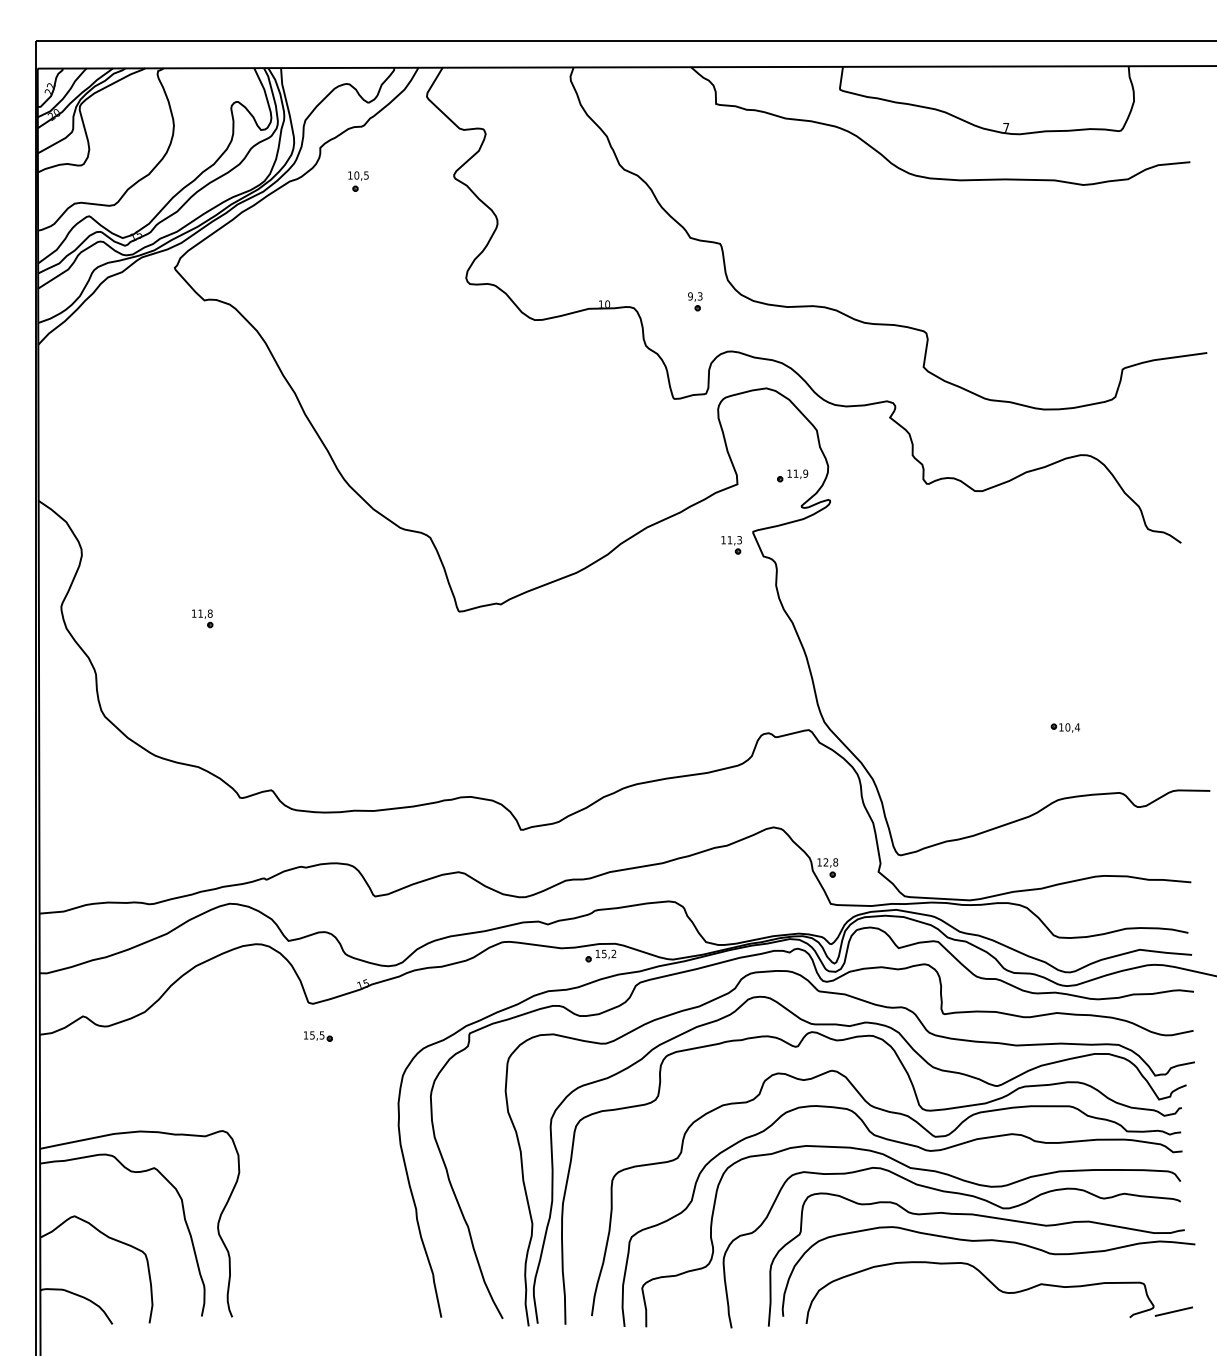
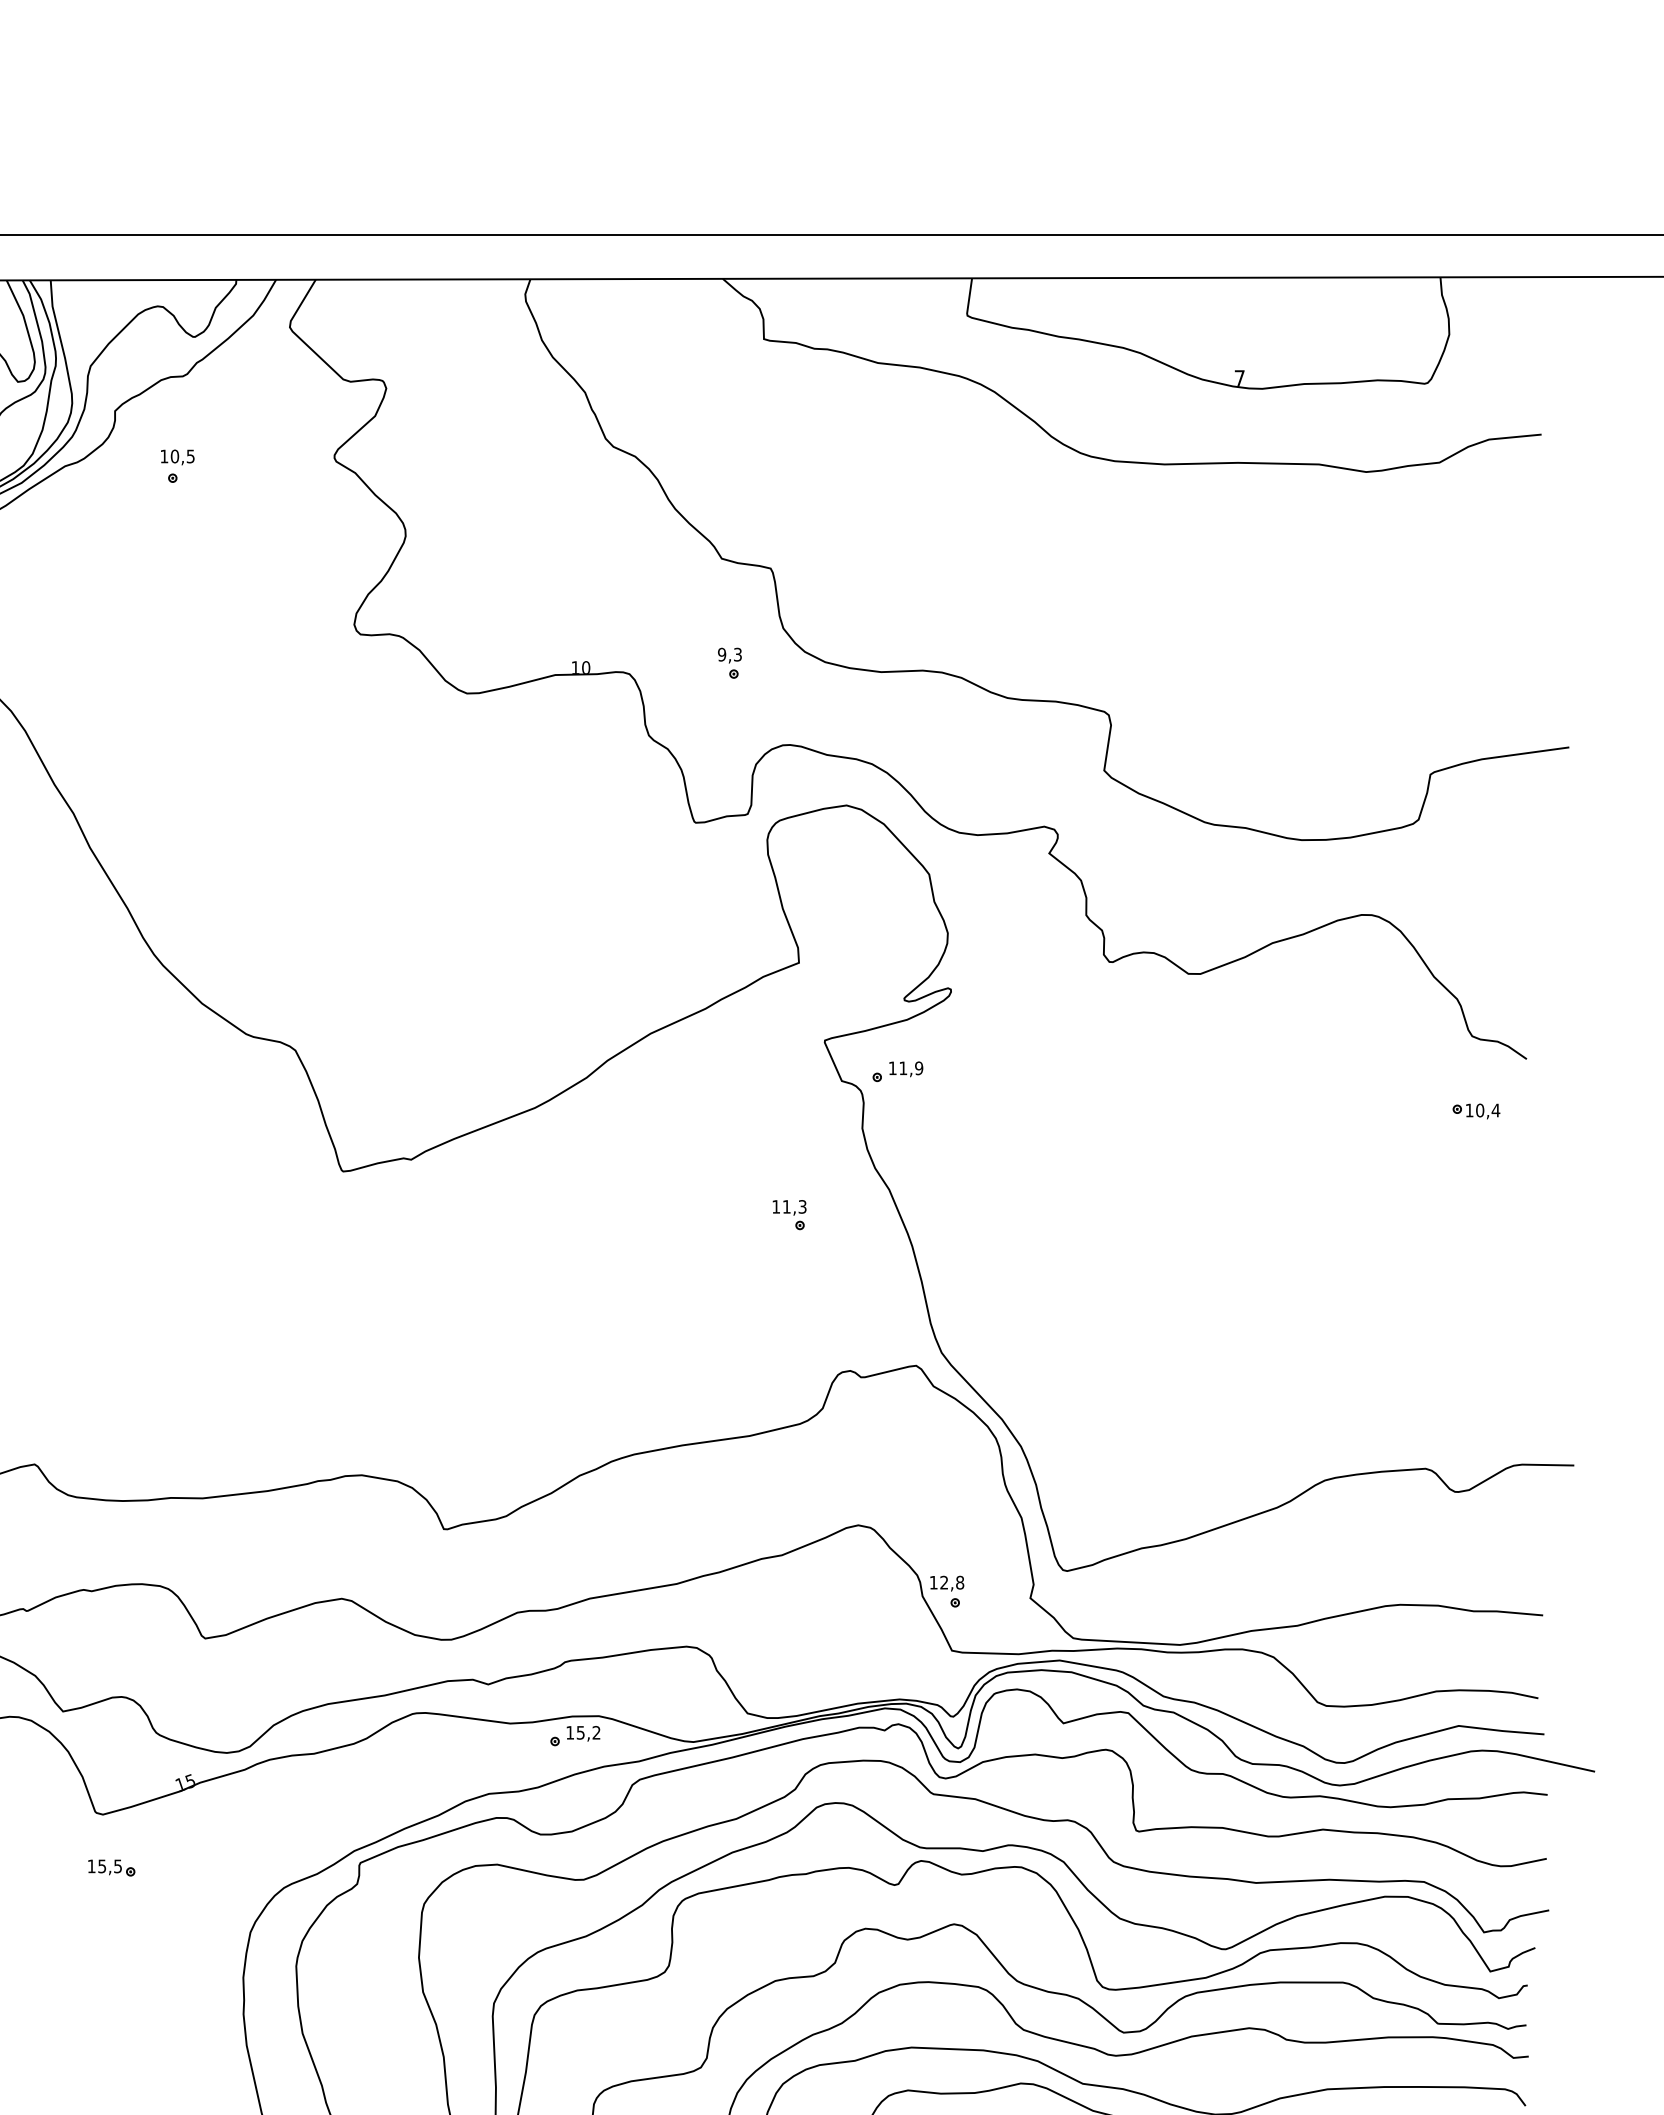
part: (792, 475) -> (897, 1071), moved
part: (731, 545) -> (789, 1215), moved
part: (1065, 727) -> (1476, 1110), moved

